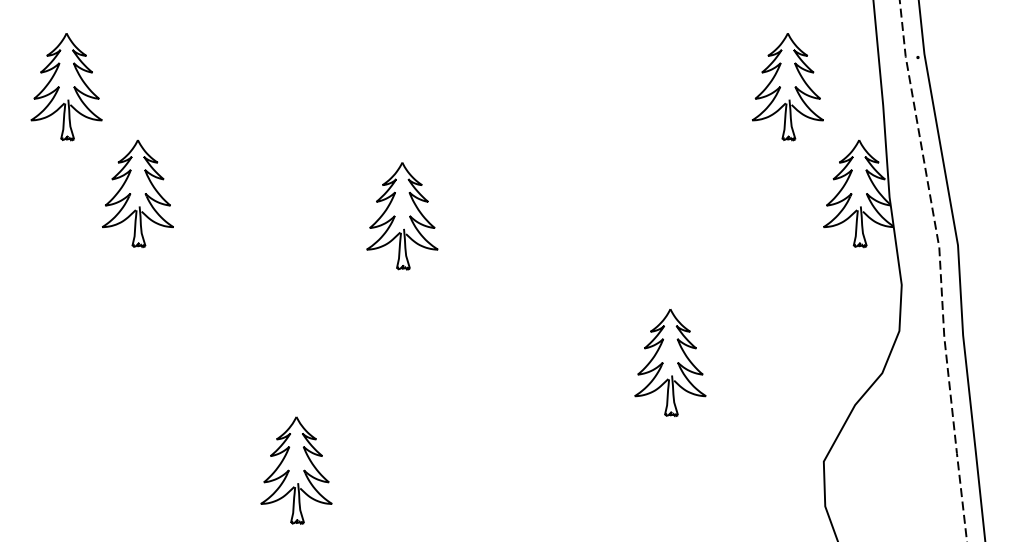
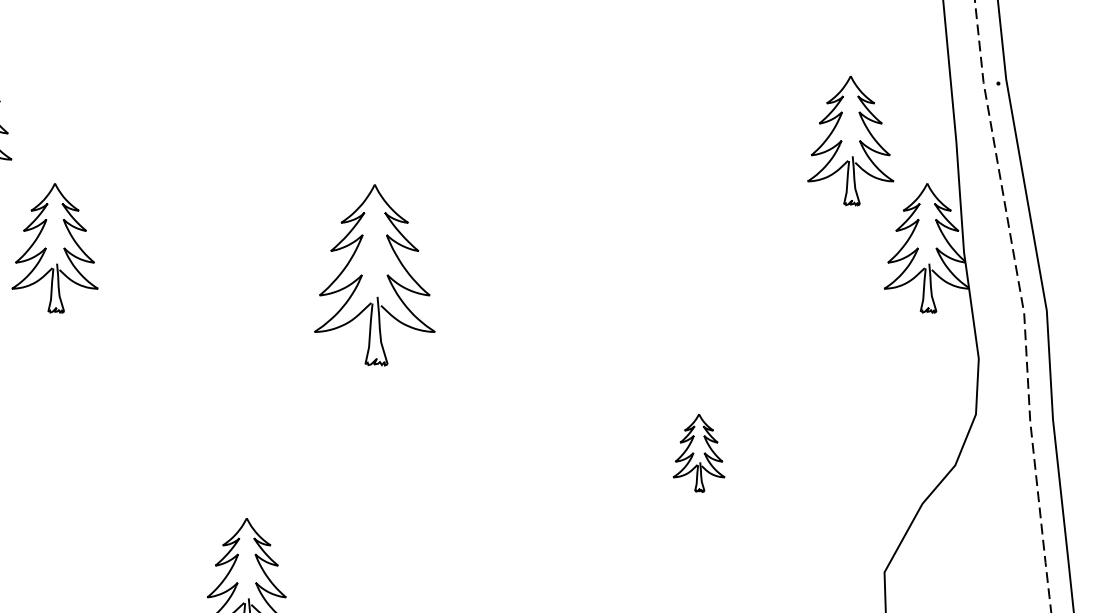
part: (787, 87) -> (850, 141), moved
part: (402, 216) -> (374, 275), size x1.4
part: (670, 363) -> (699, 453), size x0.6

